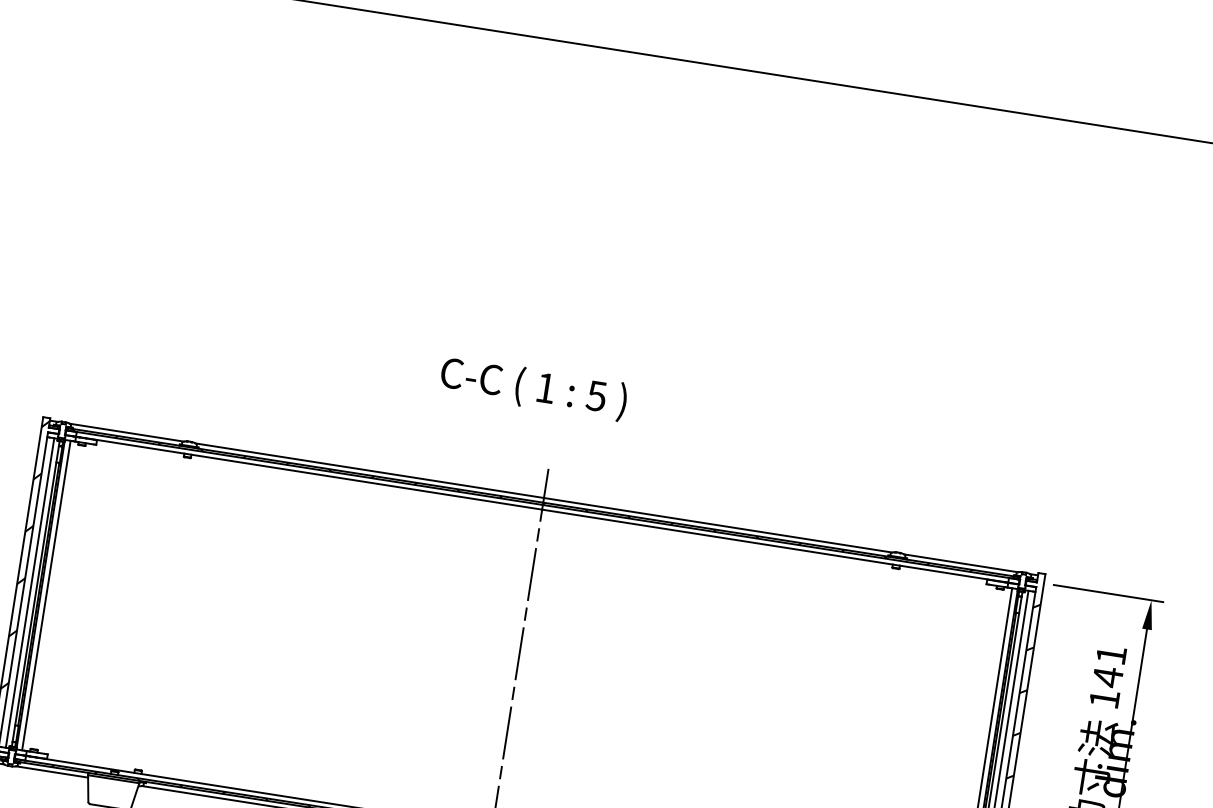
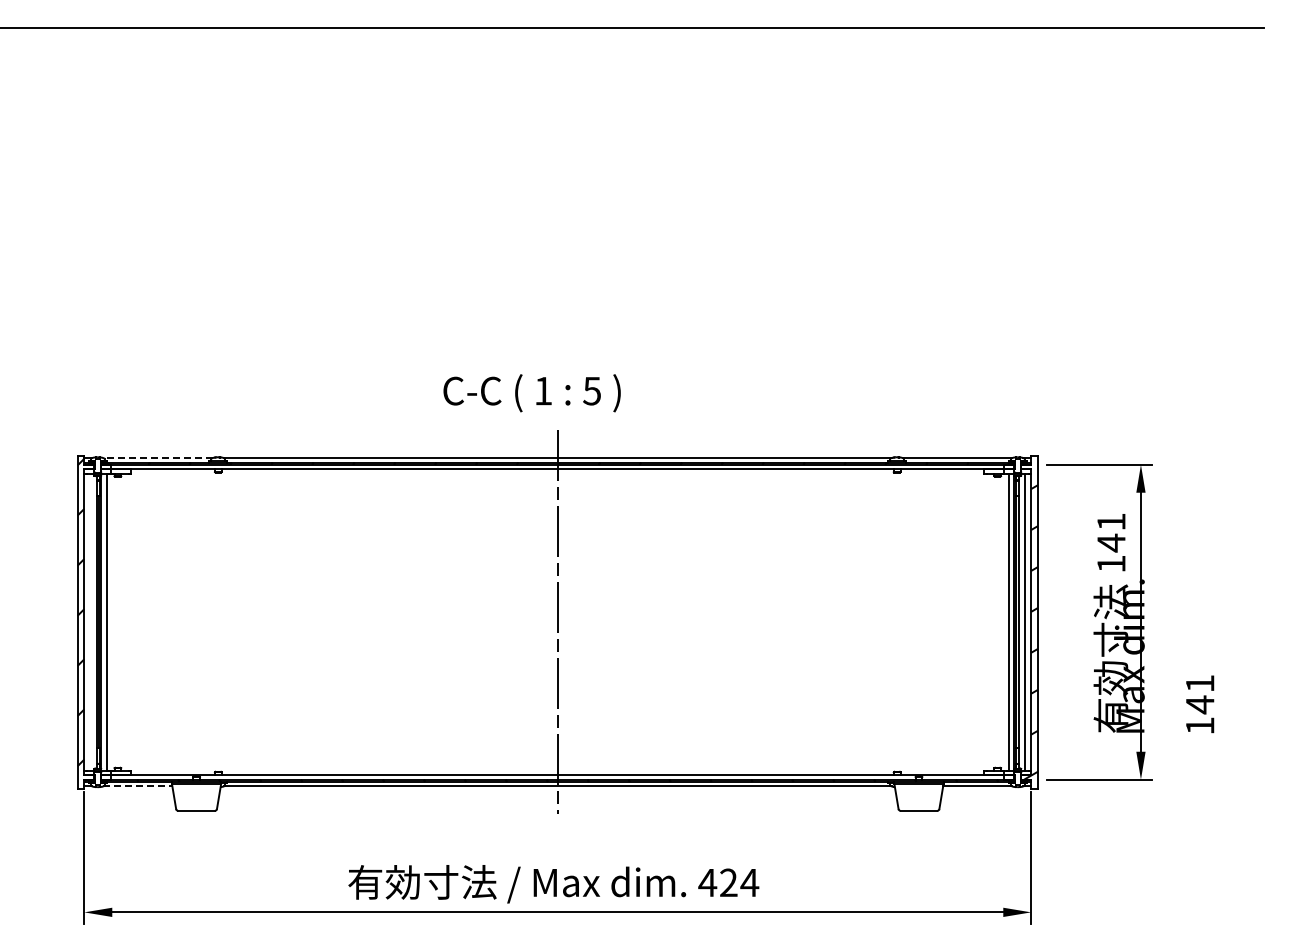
text: (533, 388) -> (531, 393), moved
line: (127, 433) -> (158, 458), solid -> dashed
line: (30, 592) -> (91, 621), removed
line: (52, 772) -> (138, 786), solid -> dashed

